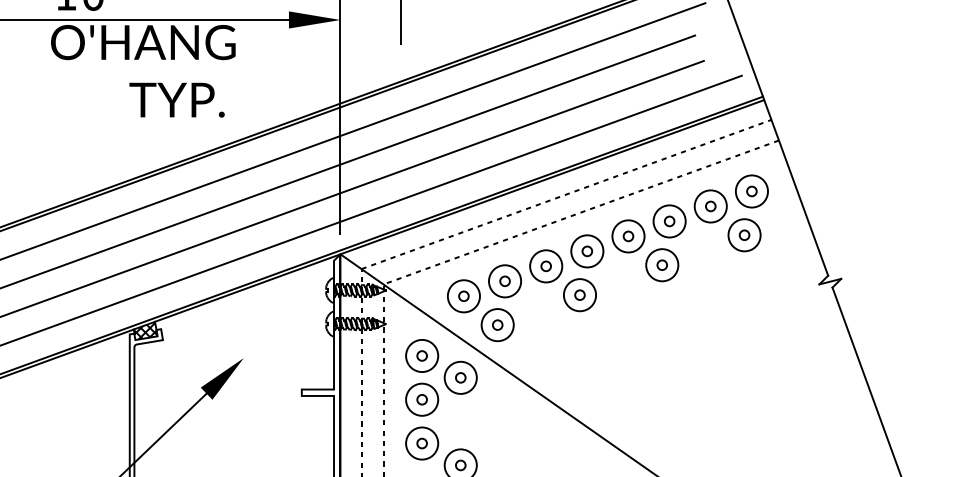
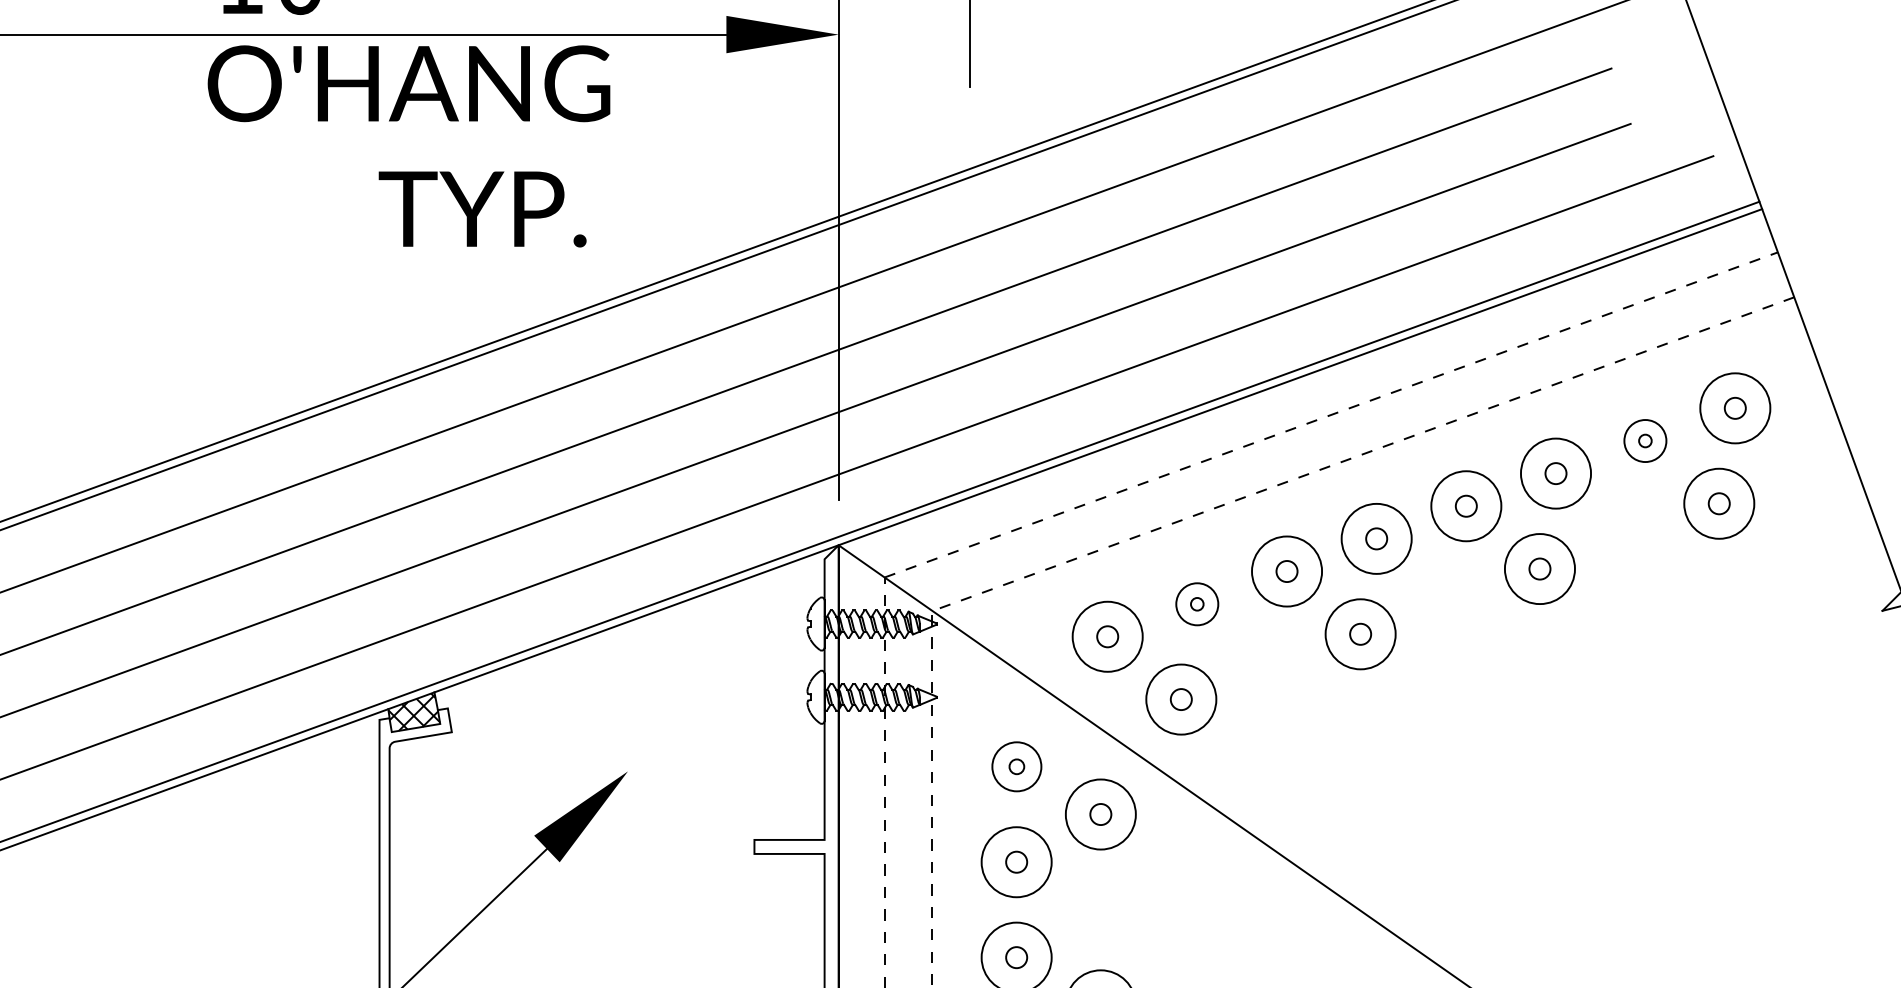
part: (710, 206) -> (1645, 441), size x0.6
part: (504, 281) -> (1196, 604), size x0.6
part: (422, 355) -> (1017, 765), size x0.7

